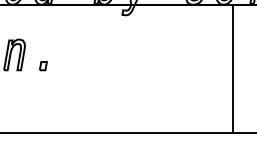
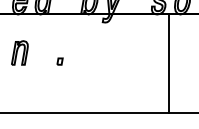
part: (42, 65) -> (59, 61), moved
line: (232, 68) -> (168, 63), moved

